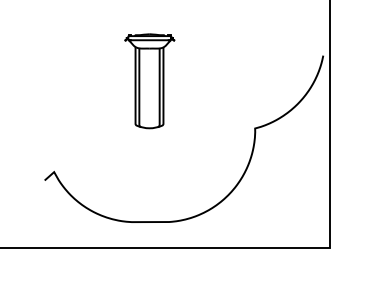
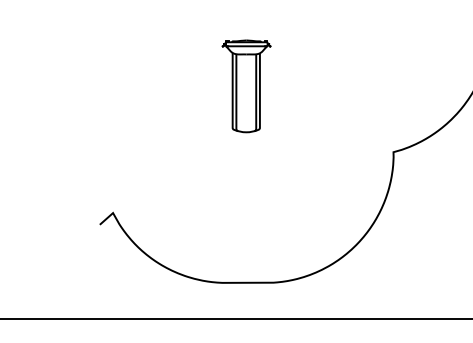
part: (149, 81) -> (246, 86), size x0.7

